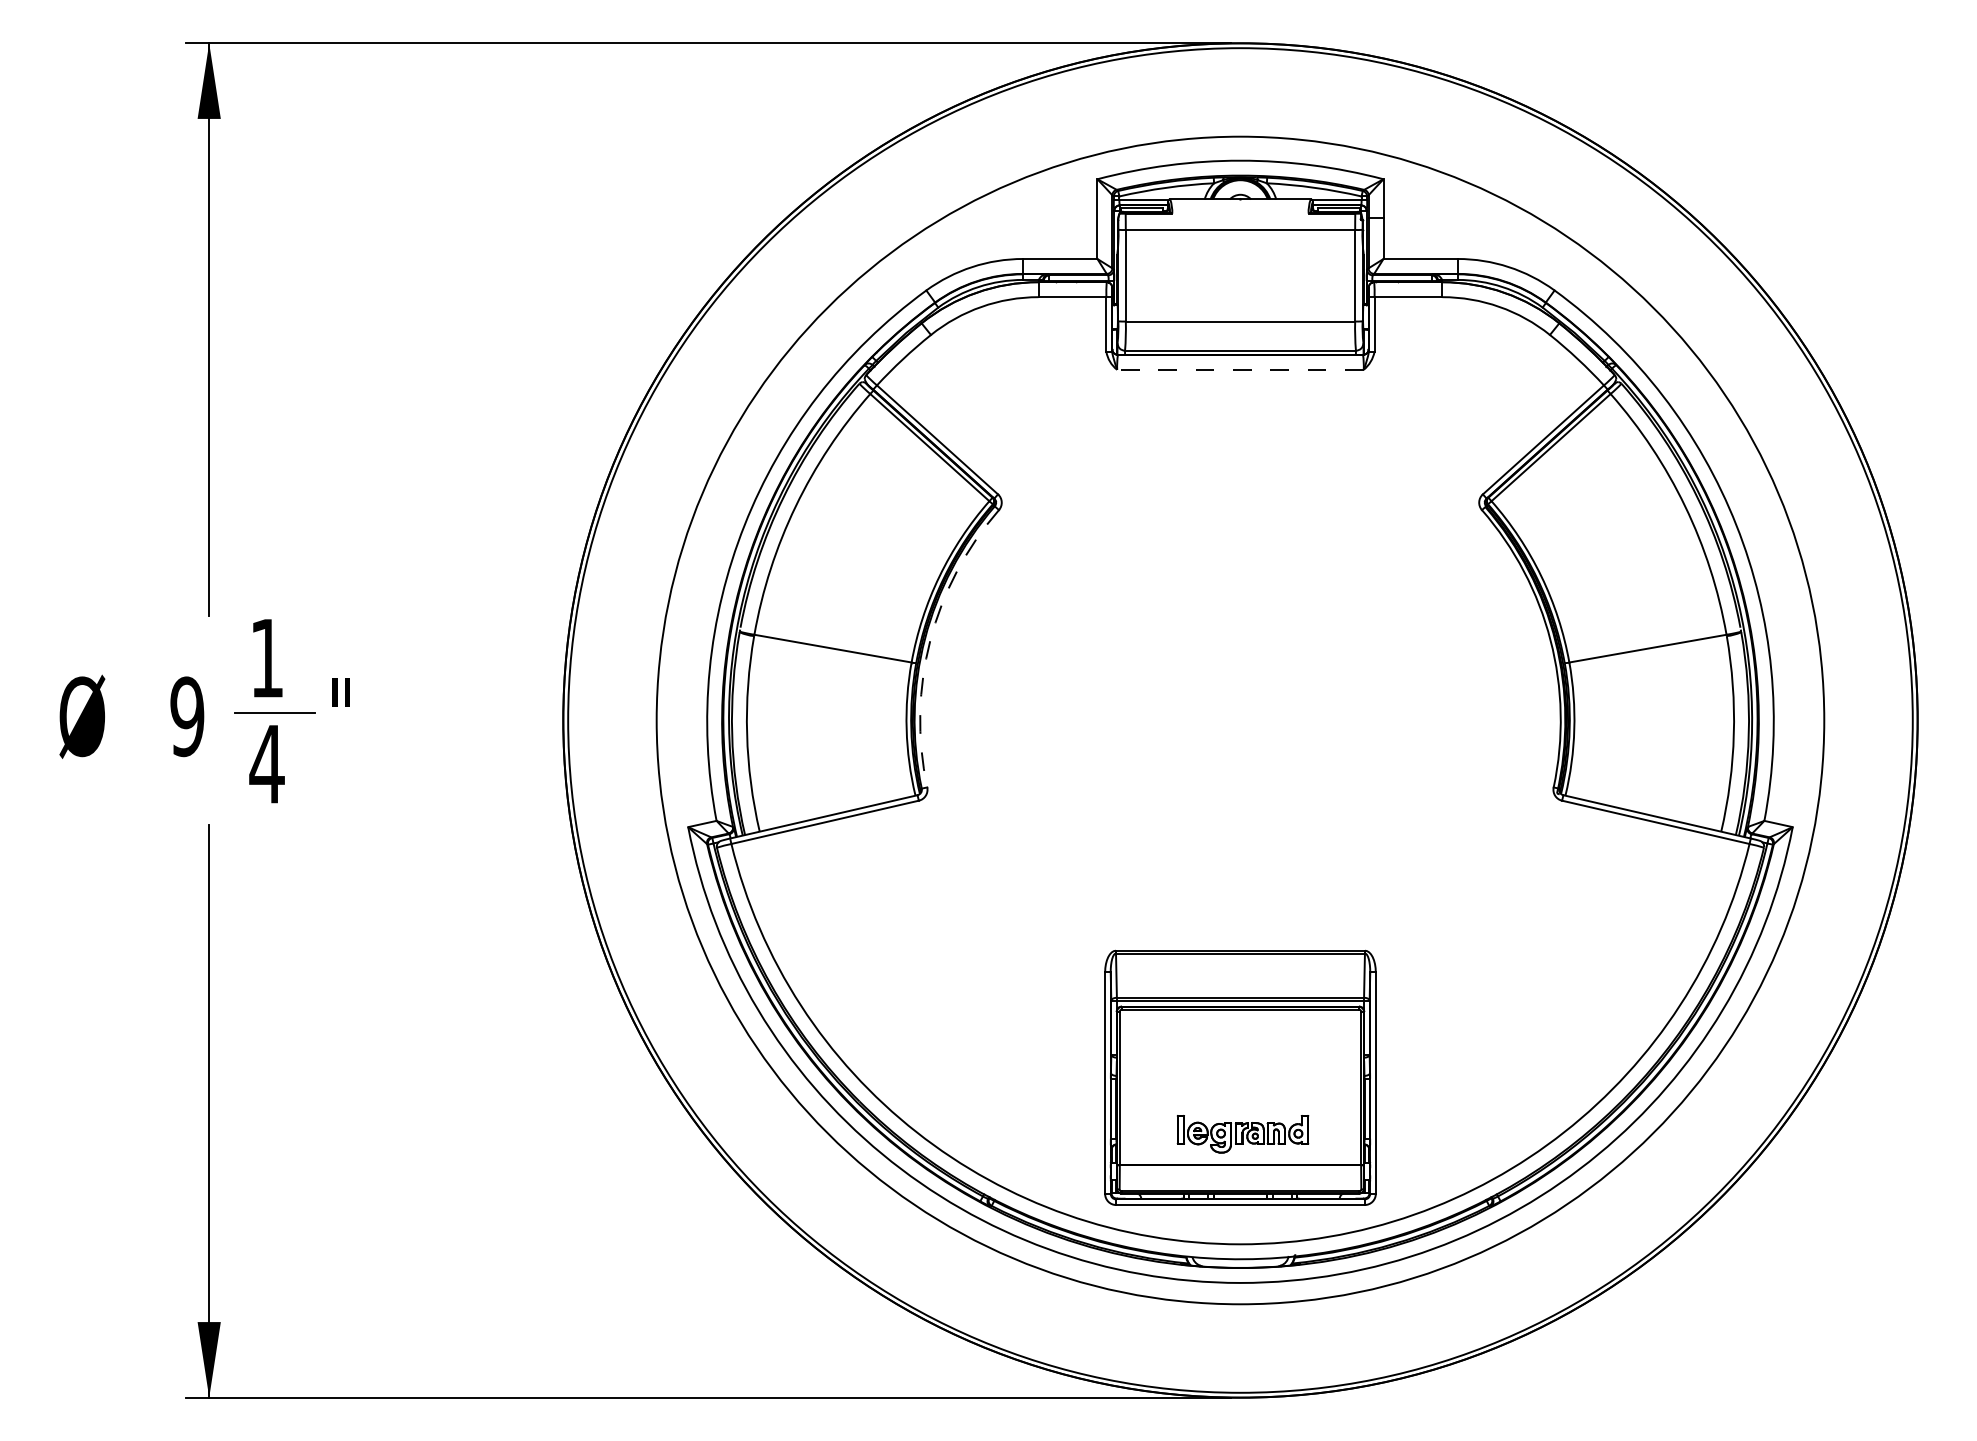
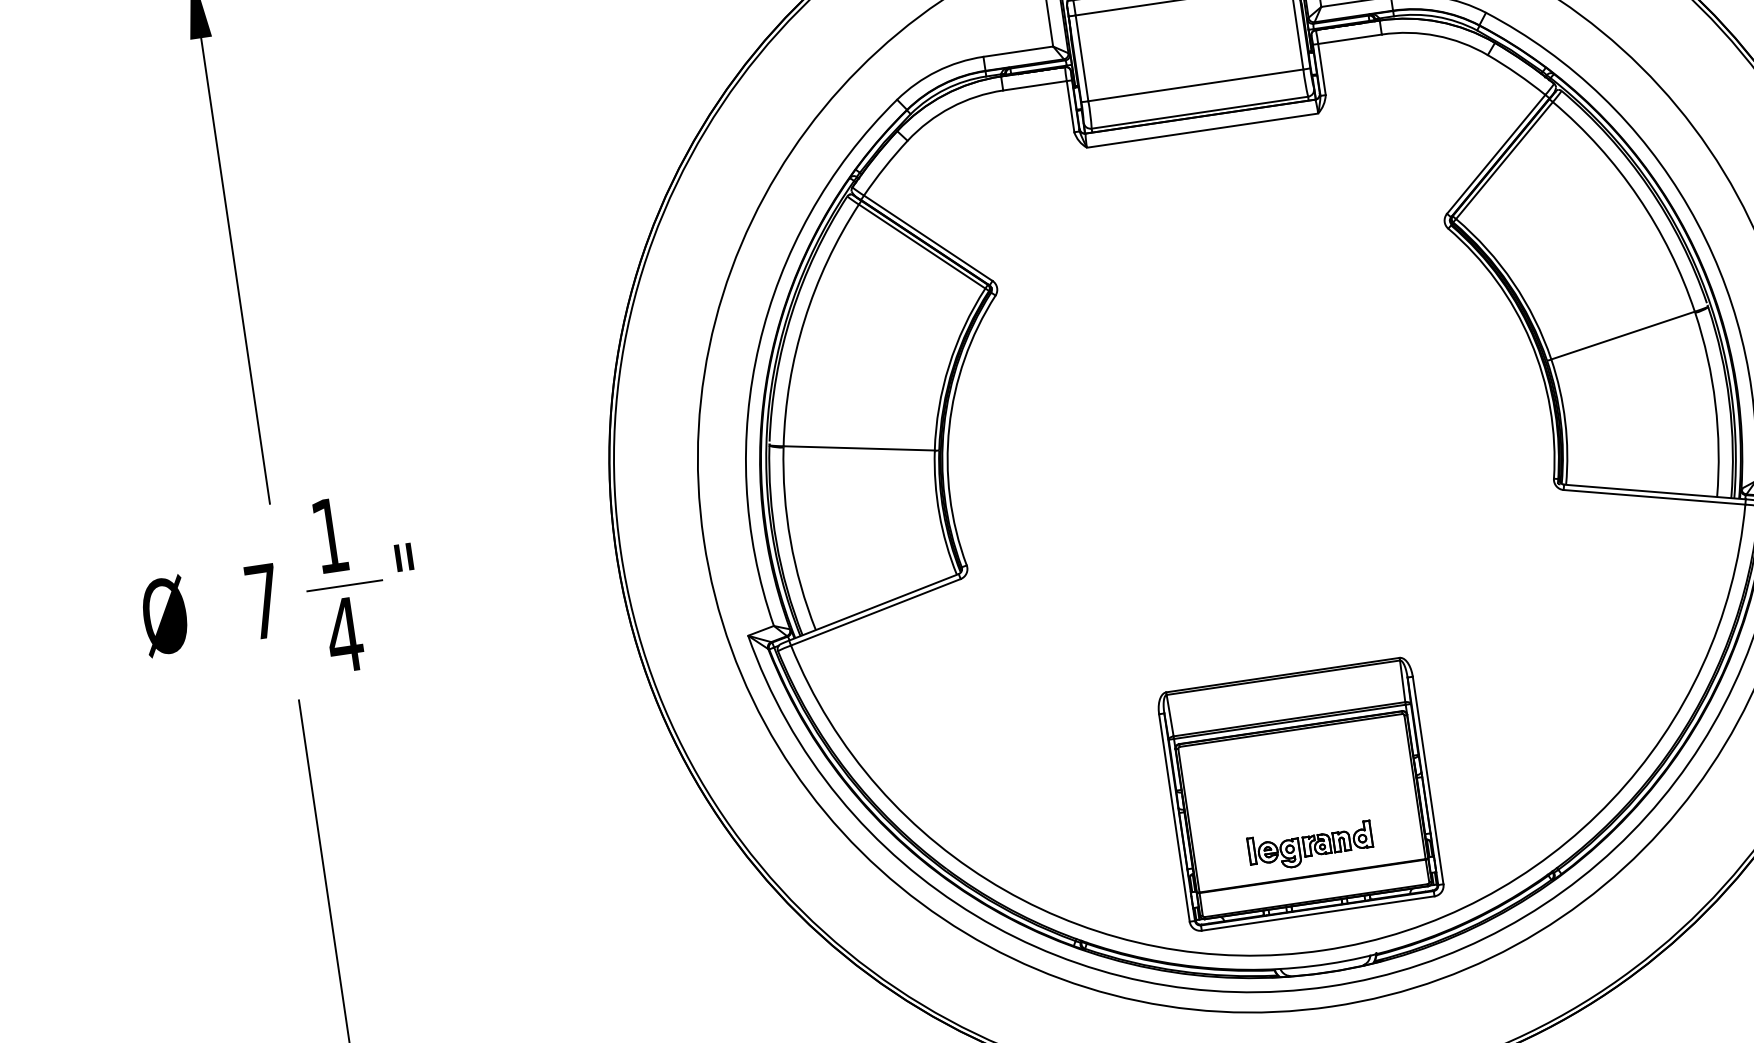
line: (1239, 369) -> (1201, 130), dashed -> solid
arc: (930, 640) -> (949, 427), dashed -> solid
text: (187, 716) -> (263, 601), 9 -> 7

